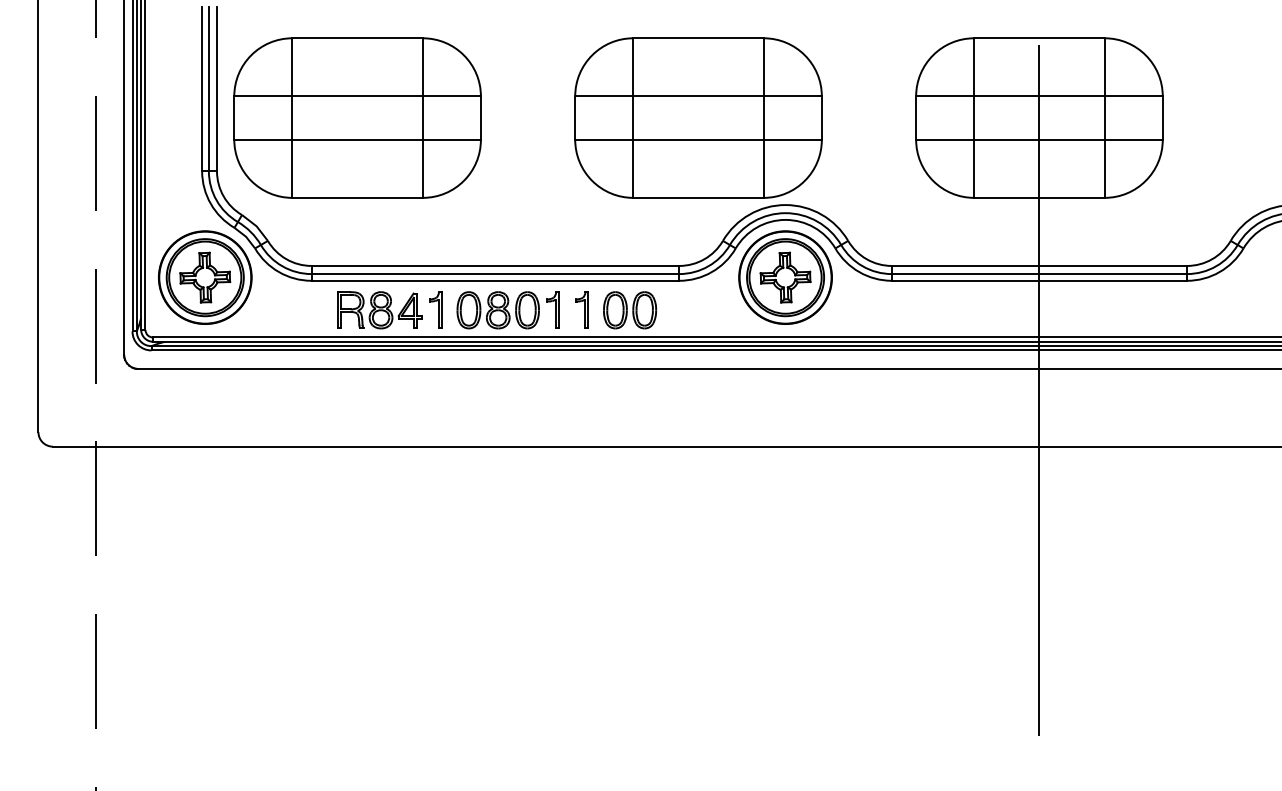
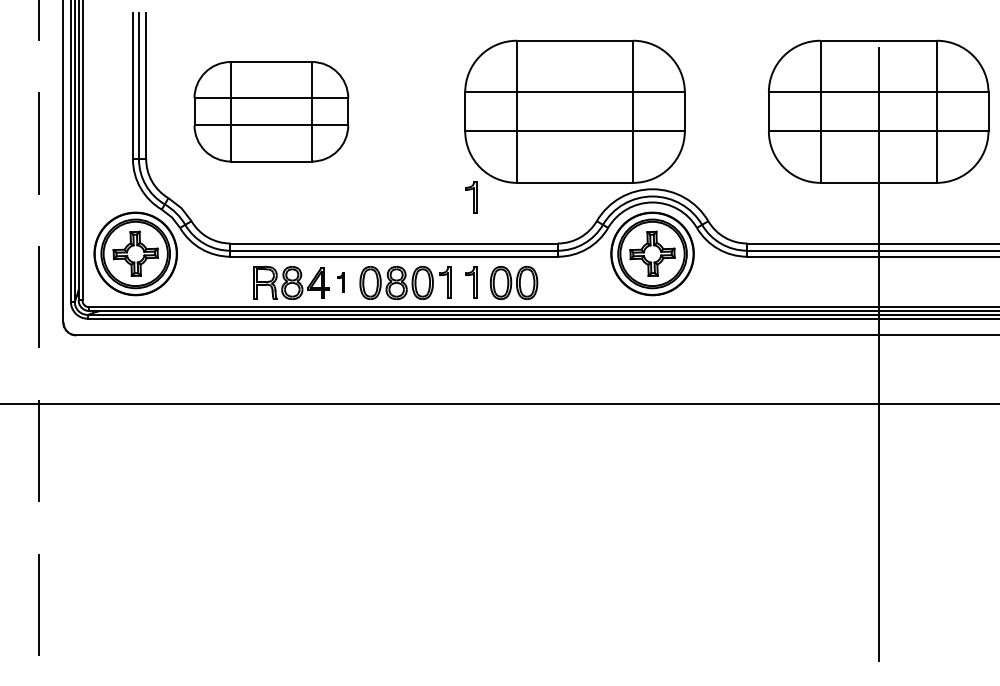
part: (357, 117) -> (271, 111), size x0.7
part: (581, 213) -> (470, 196), added
part: (435, 309) -> (340, 282), size x0.6

